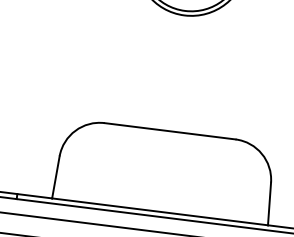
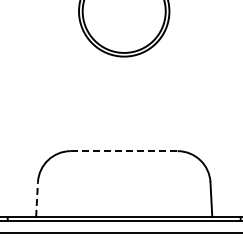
line: (170, 131) -> (124, 151), solid -> dashed
line: (56, 177) -> (37, 199), solid -> dashed

